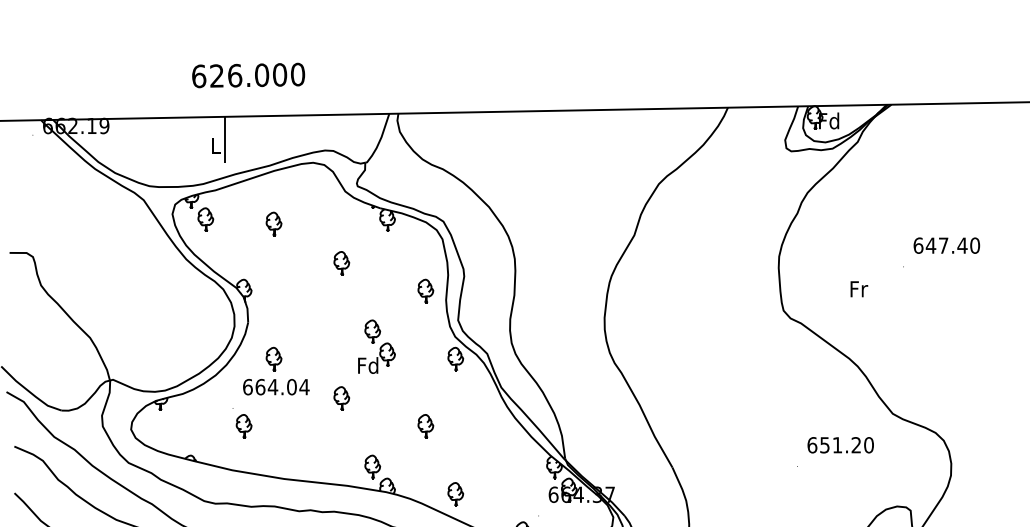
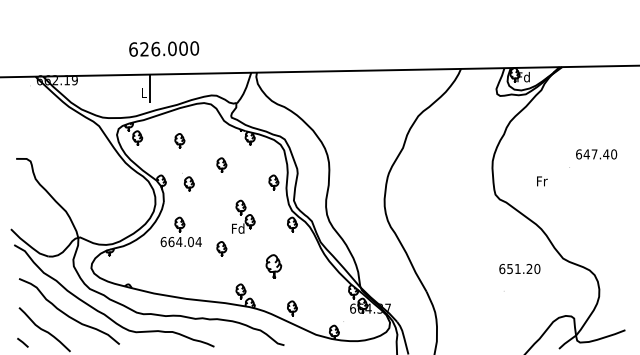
part: (242, 423) -> (188, 182), moved
part: (425, 425) -> (273, 265), size x1.6
text: (840, 446) -> (519, 269), moved

